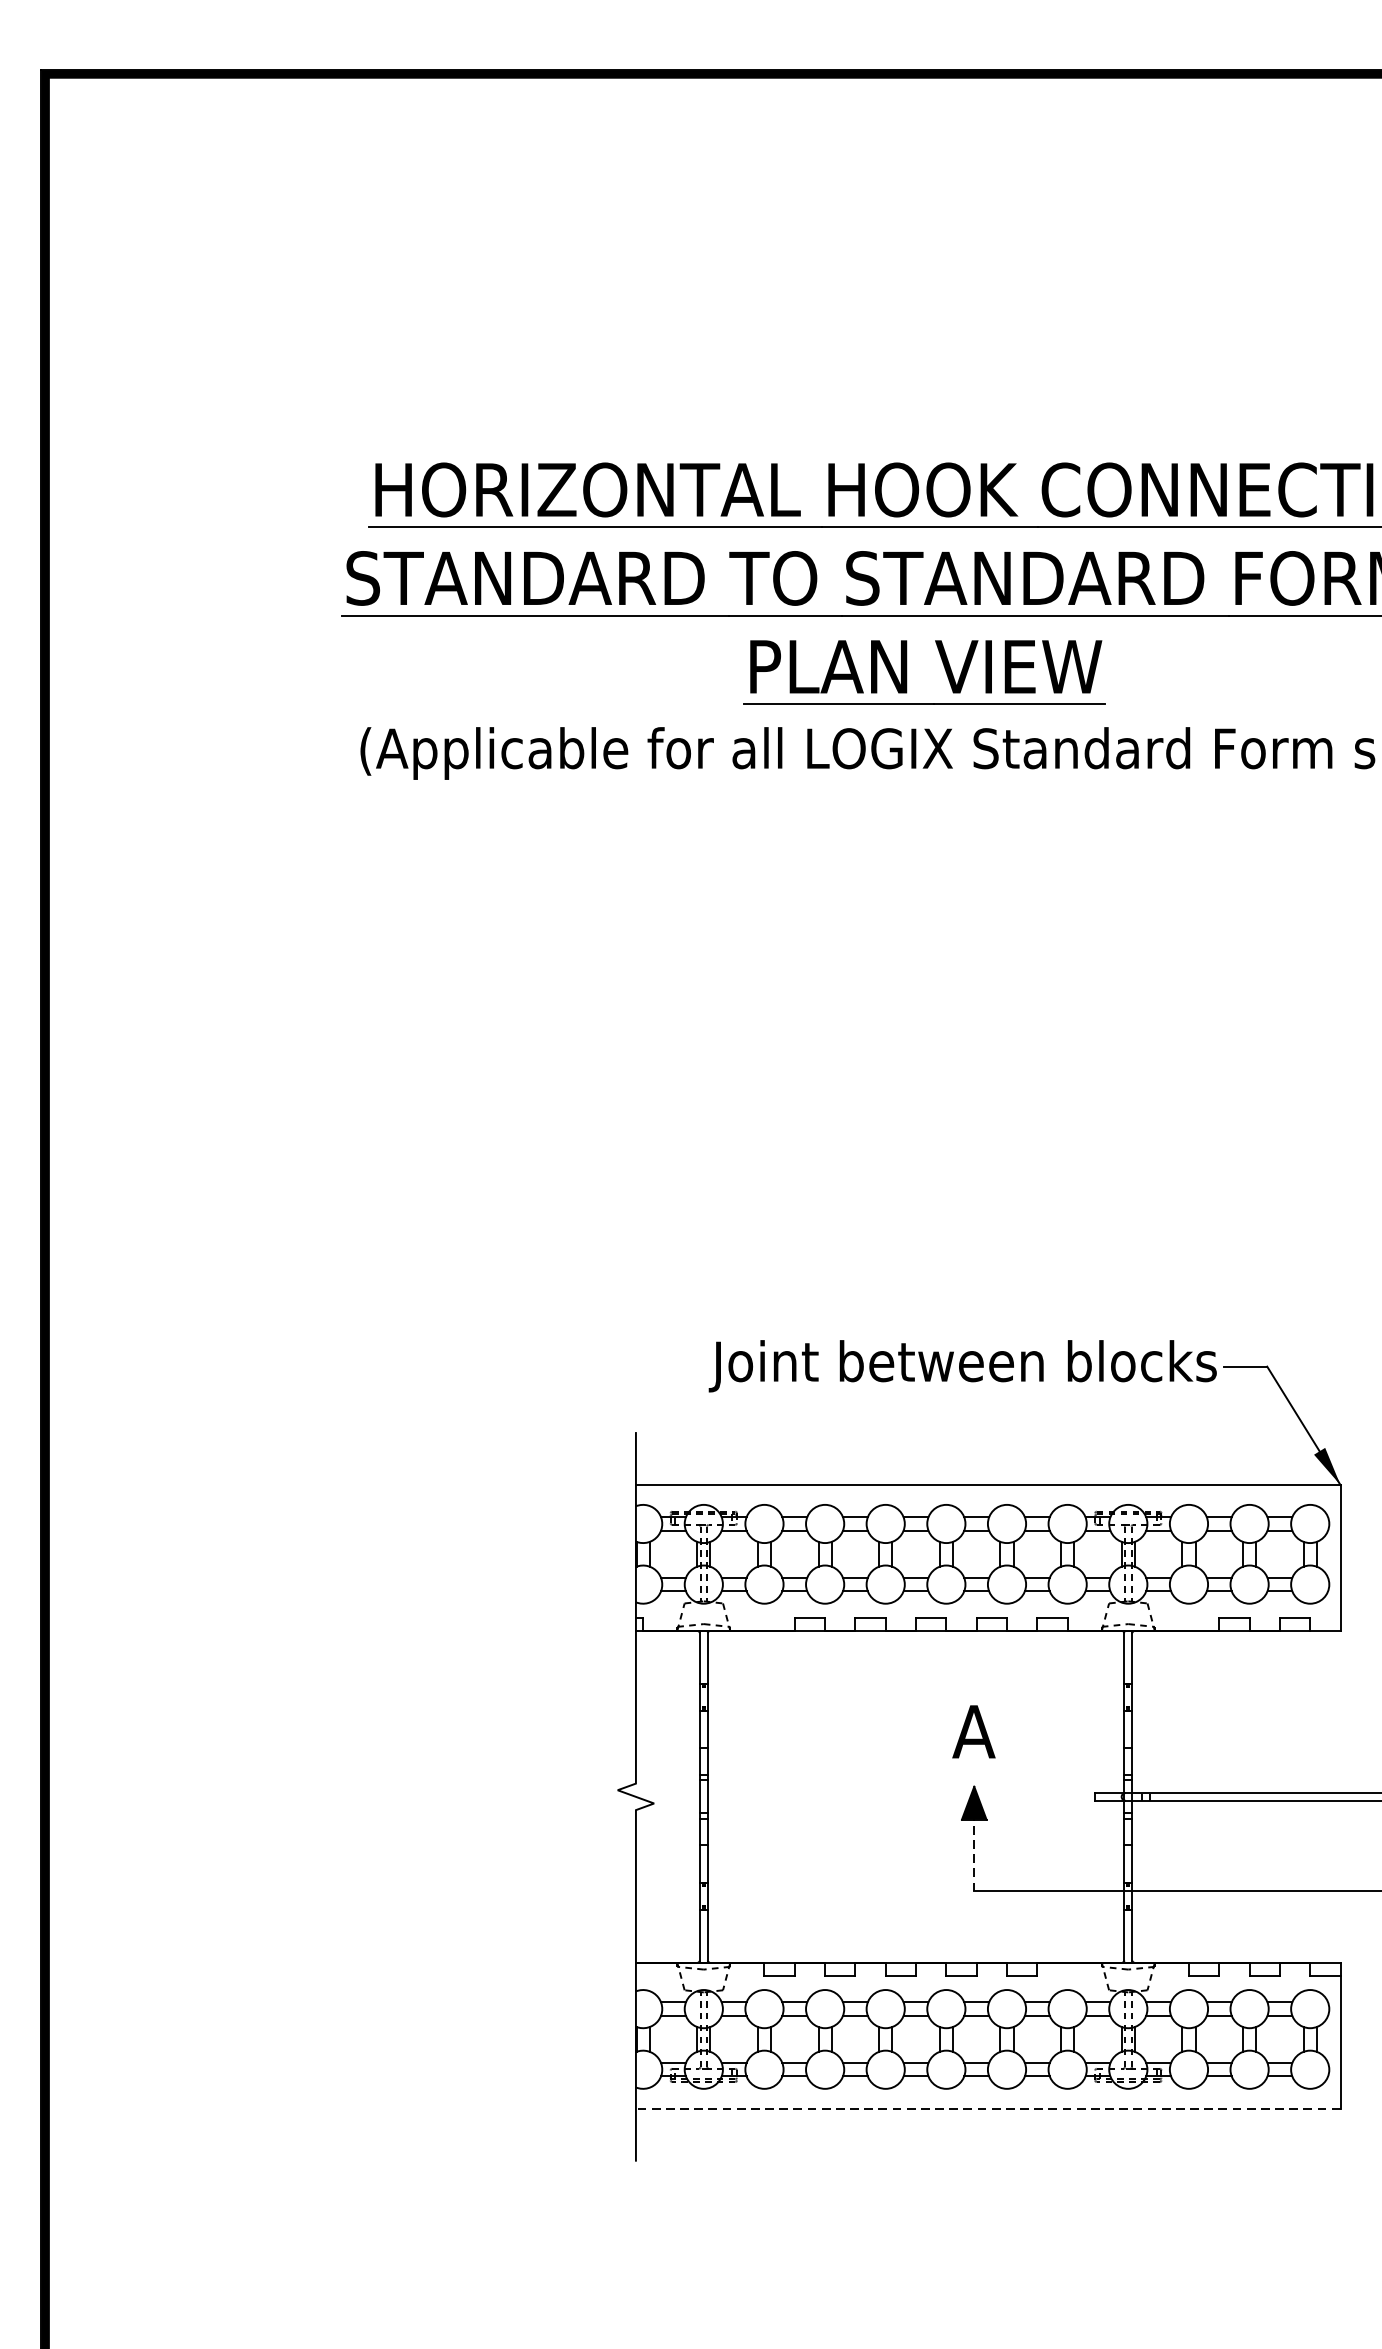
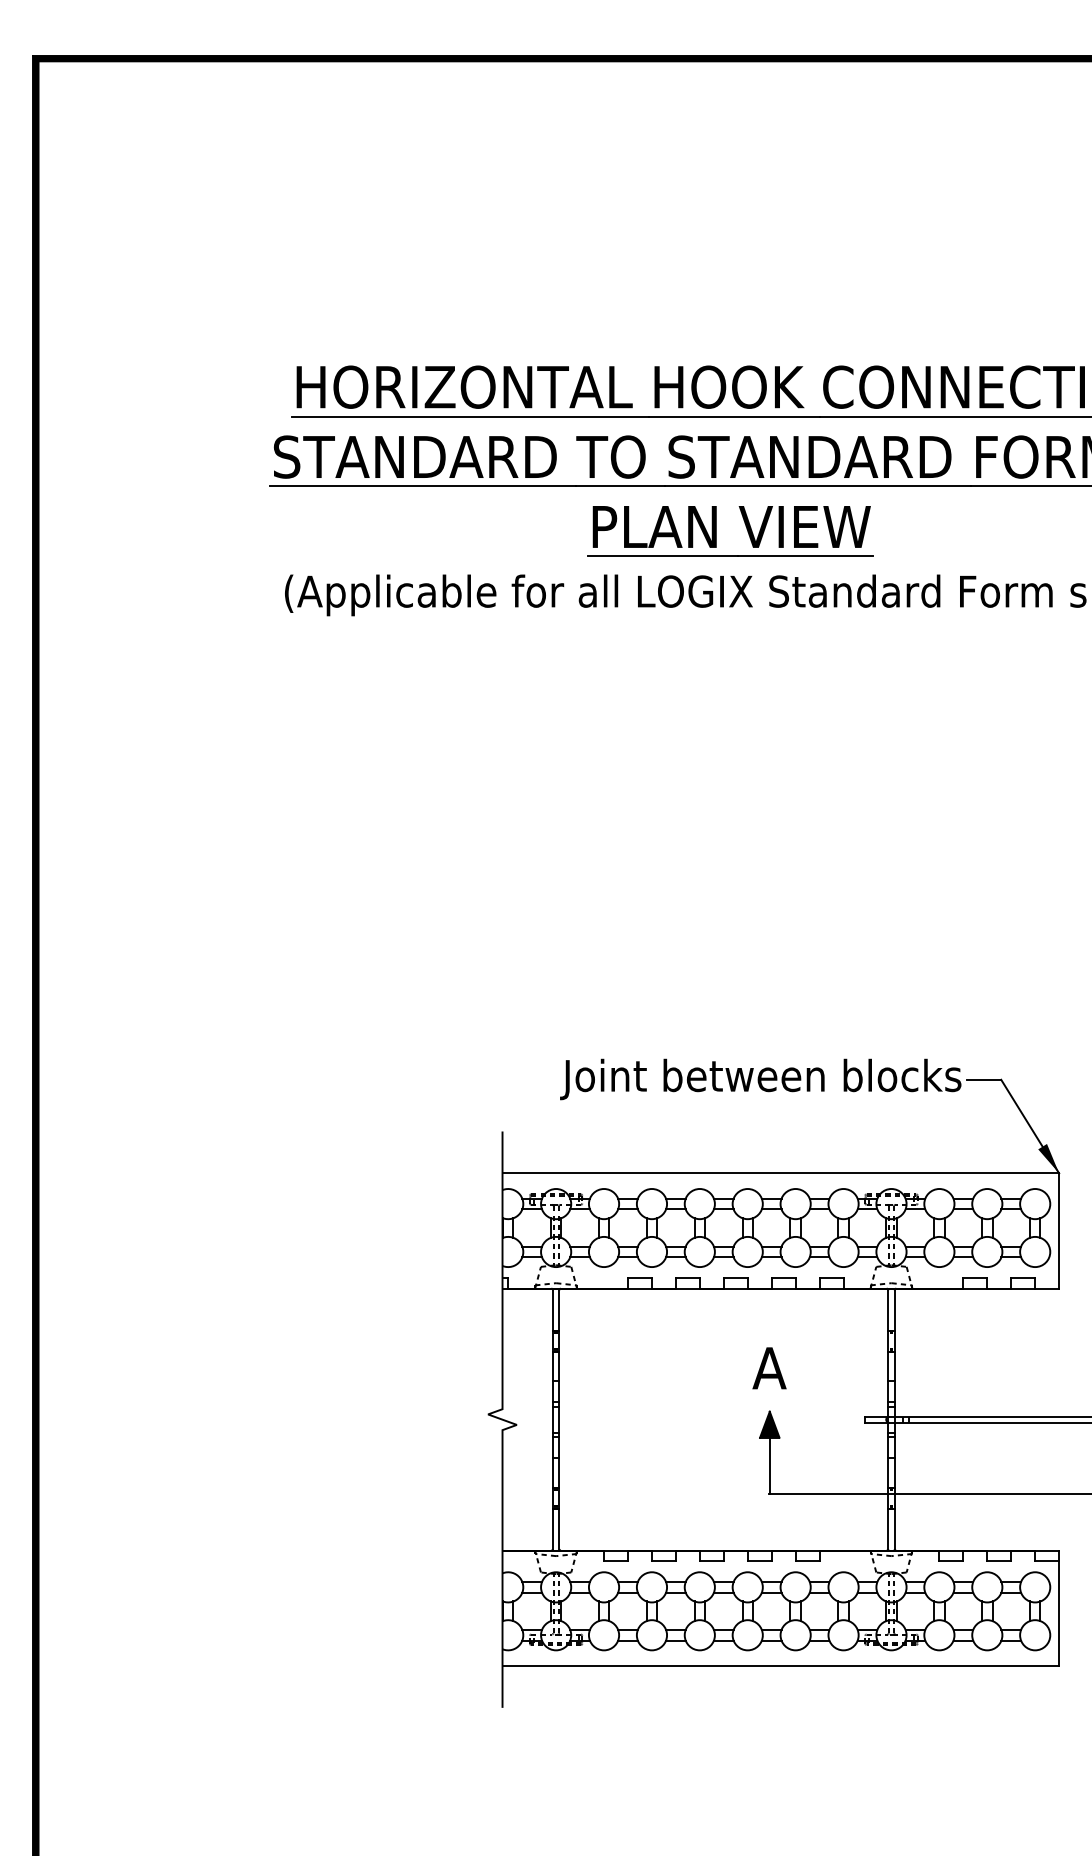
line: (973, 1854) -> (769, 1465), dashed -> solid
line: (987, 2108) -> (780, 1665), dashed -> solid

